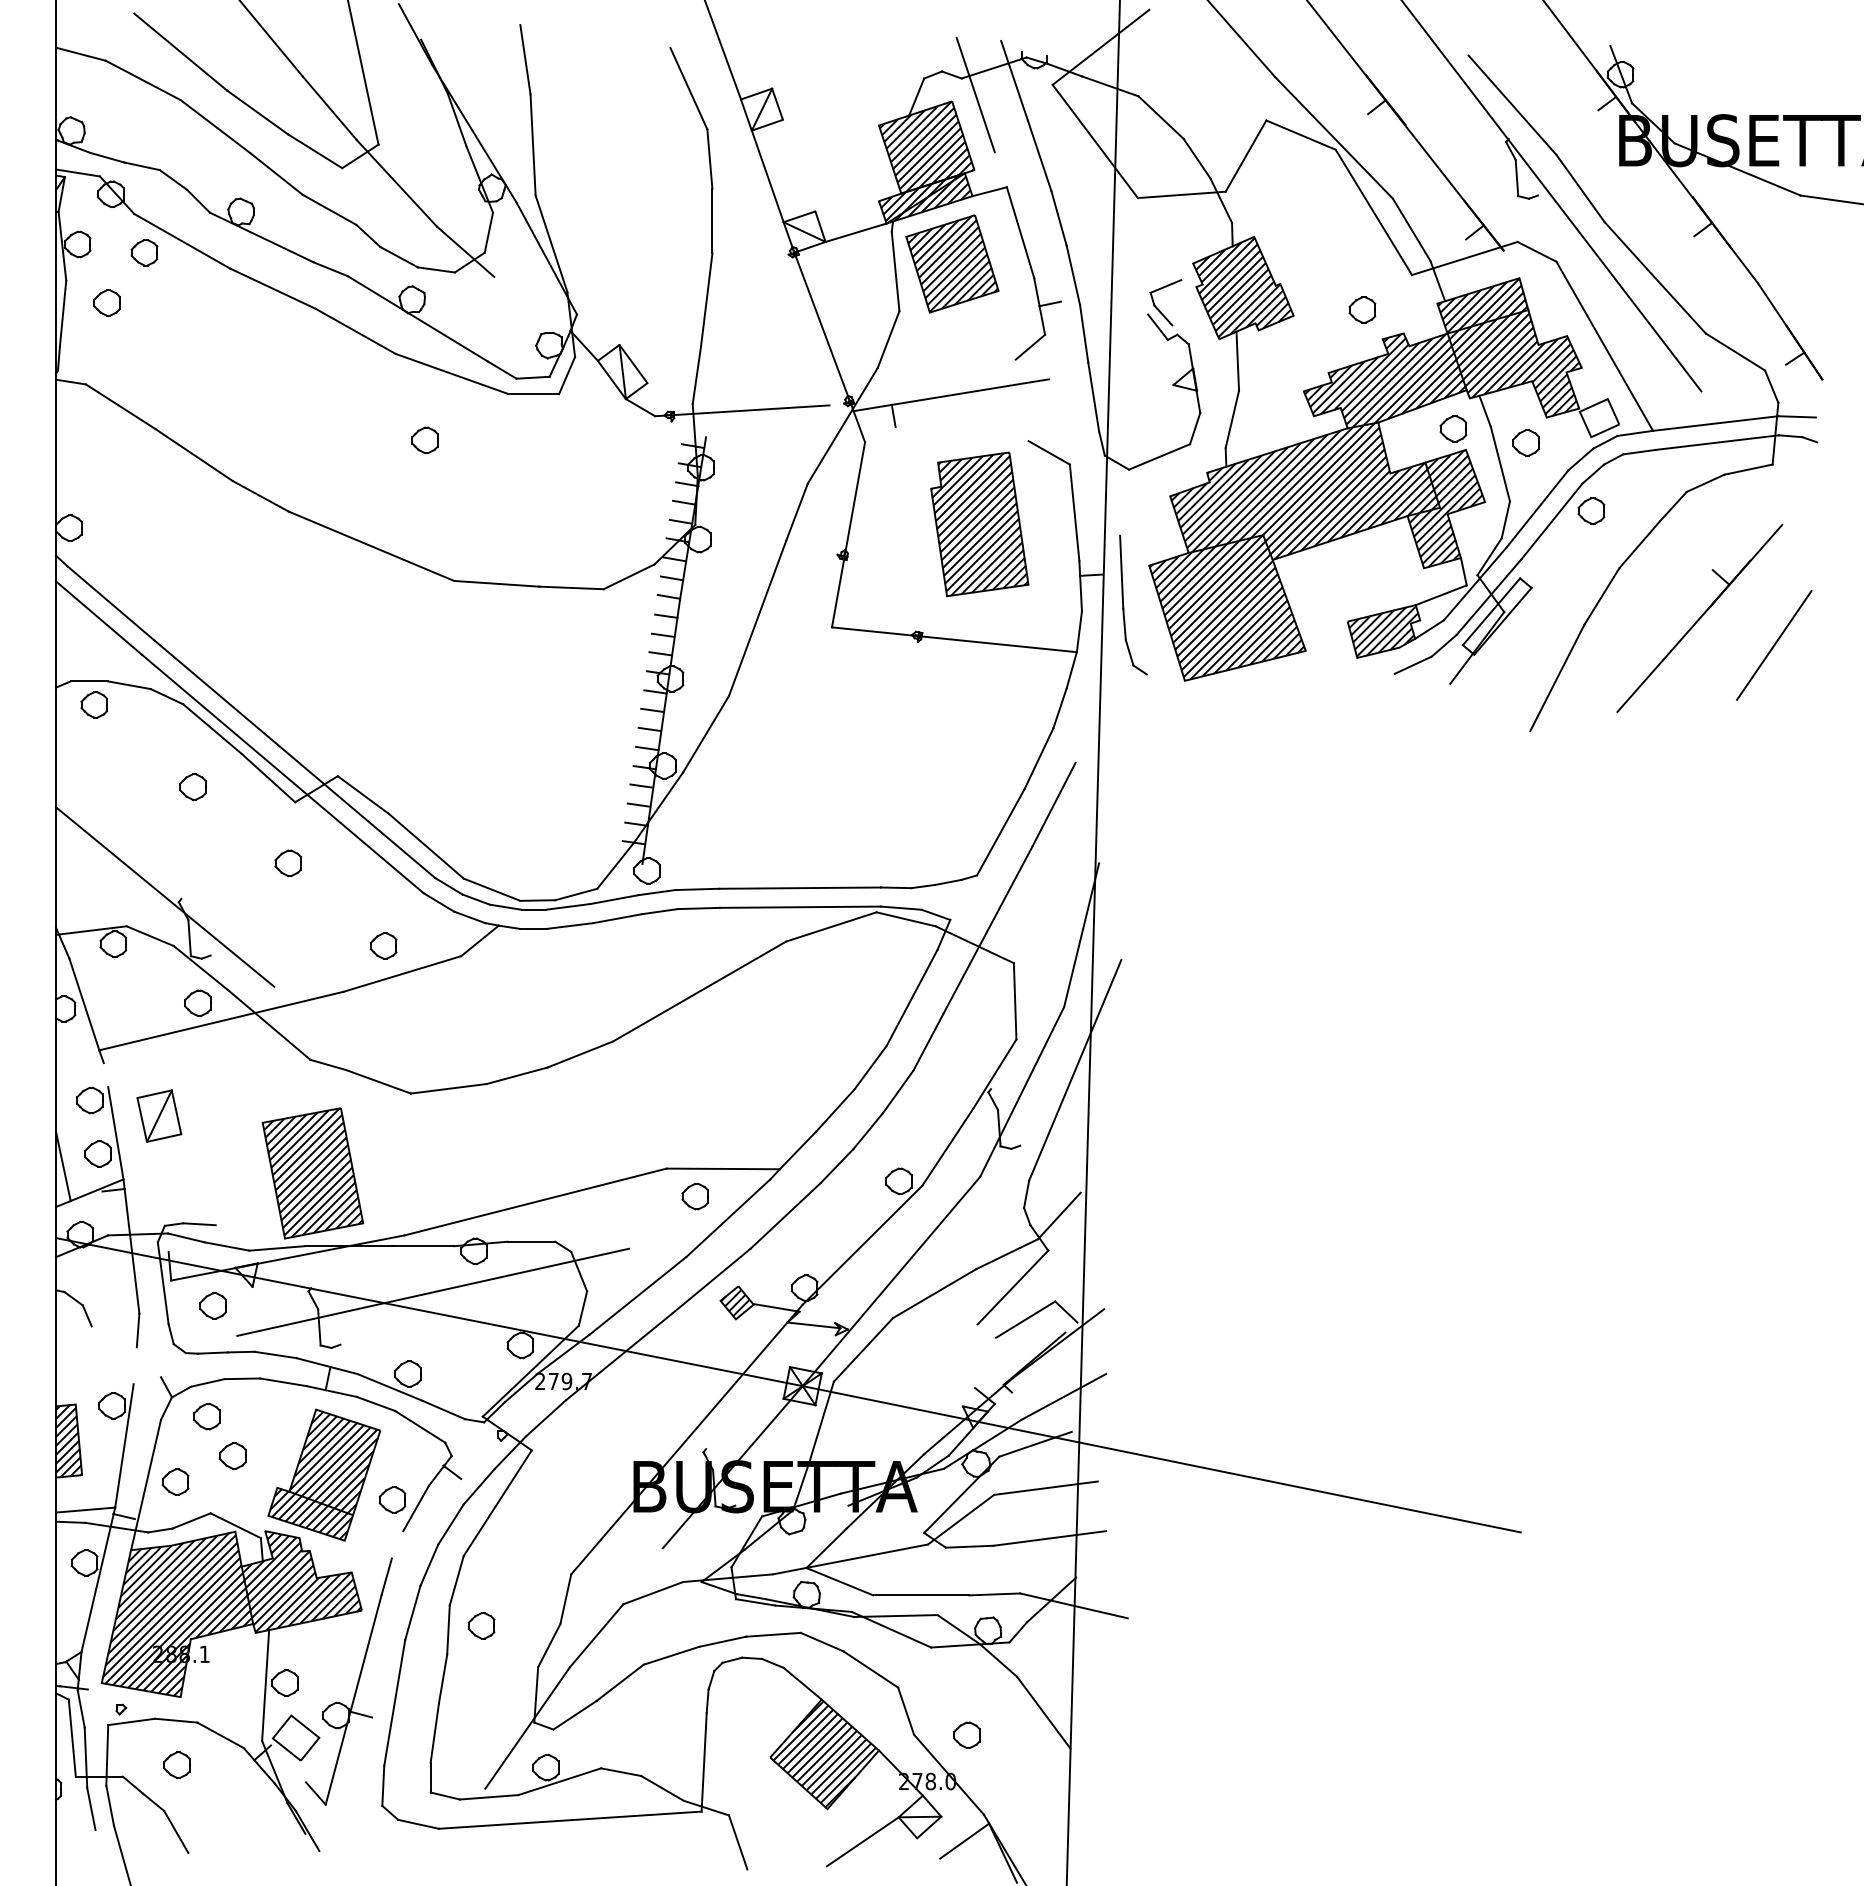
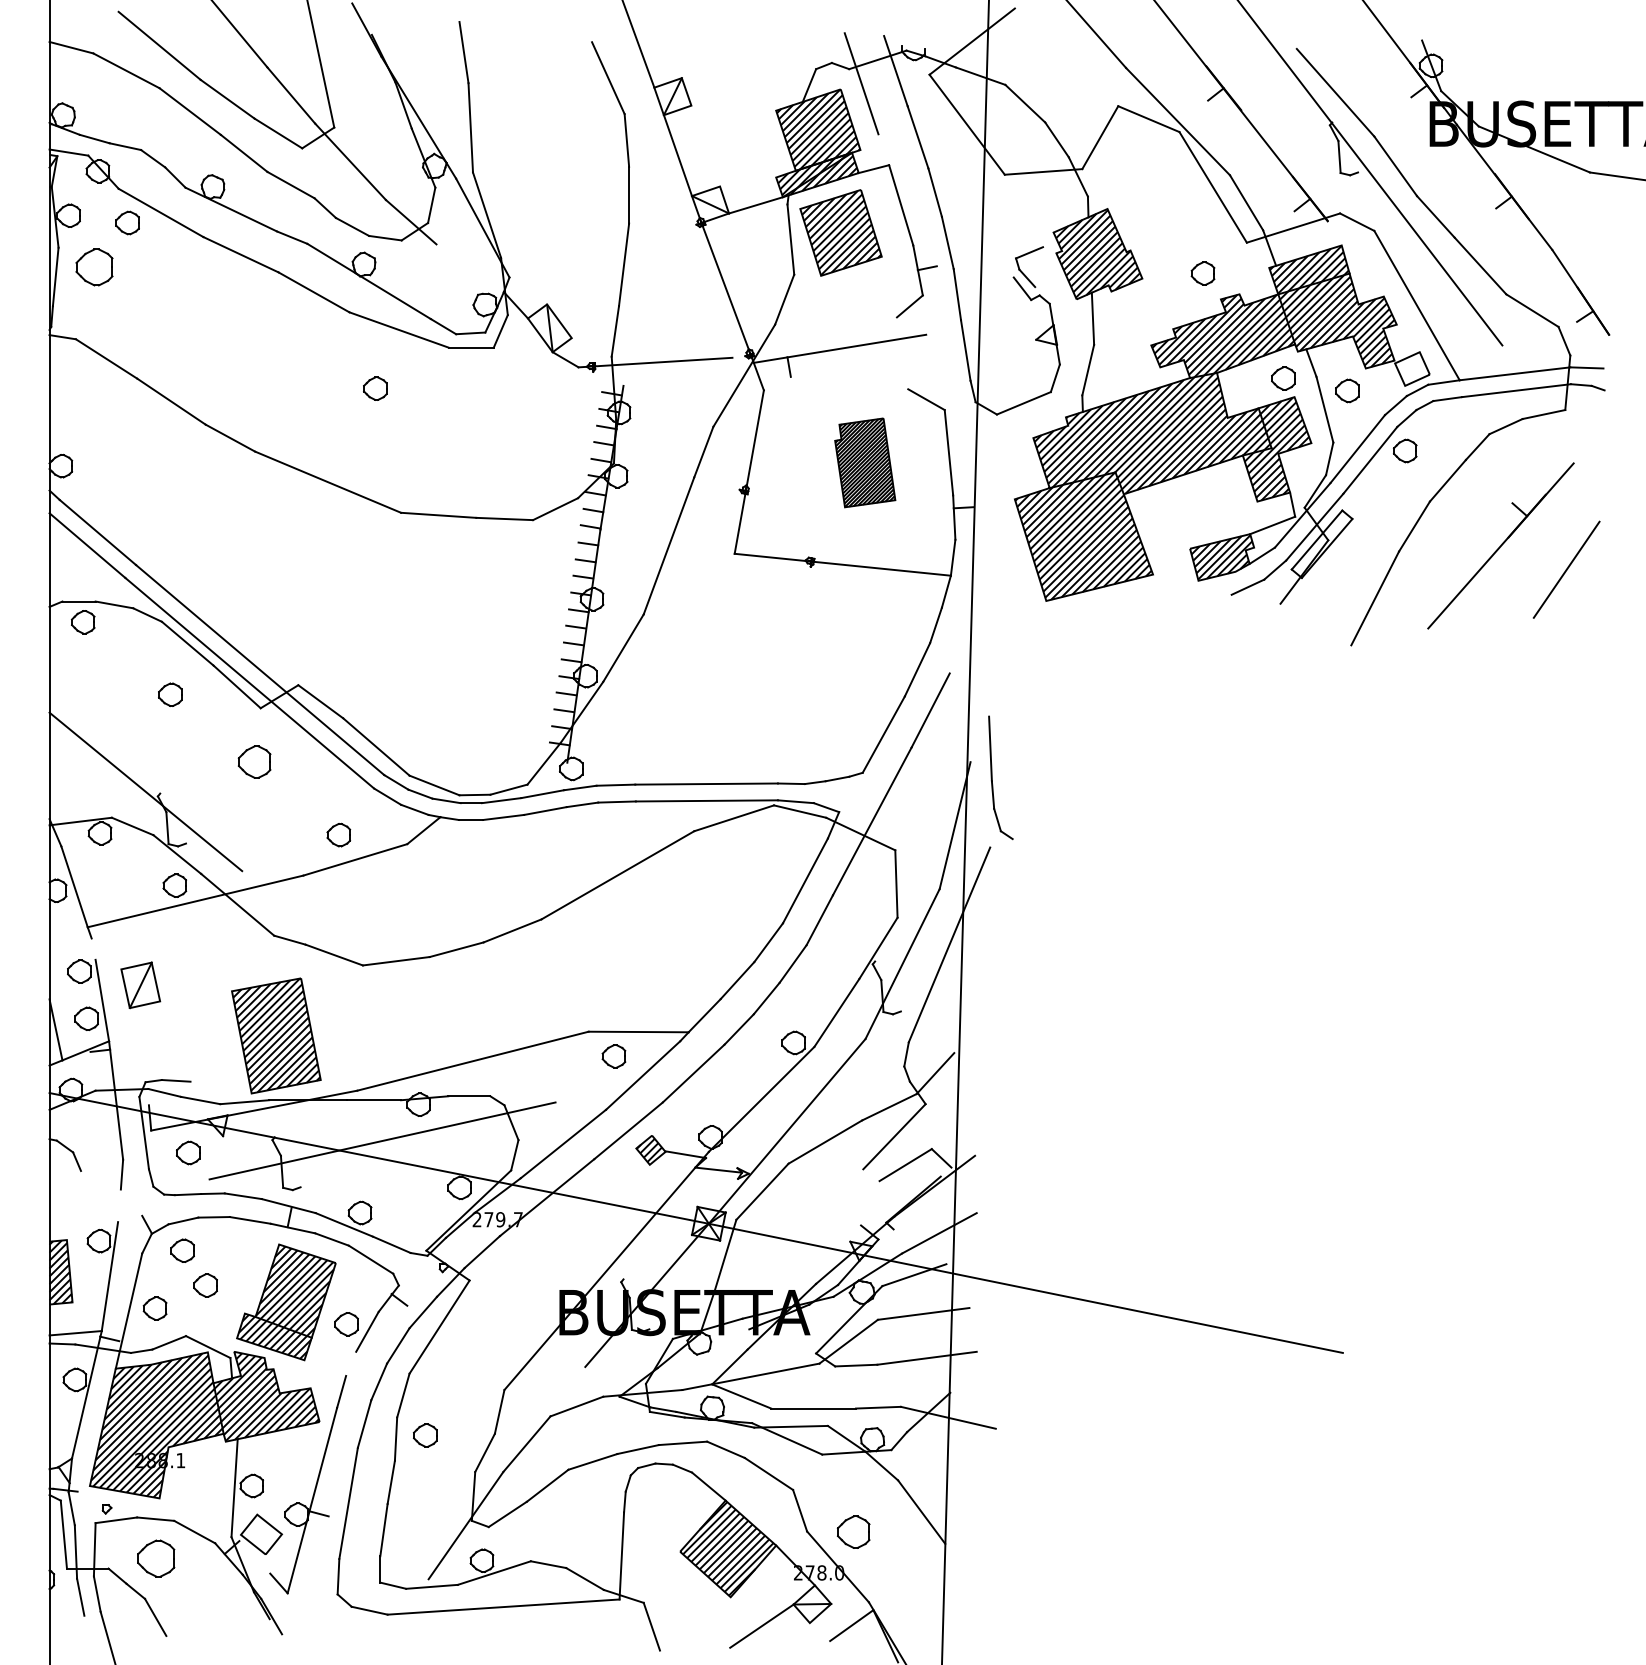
part: (106, 302) -> (94, 266), size x1.6
part: (979, 524) -> (864, 462), size x0.7
part: (1124, 606) -> (992, 779), moved
part: (287, 863) -> (253, 762), size x1.4
part: (966, 1734) -> (853, 1531), size x1.4
part: (176, 1764) -> (155, 1557), size x1.6

